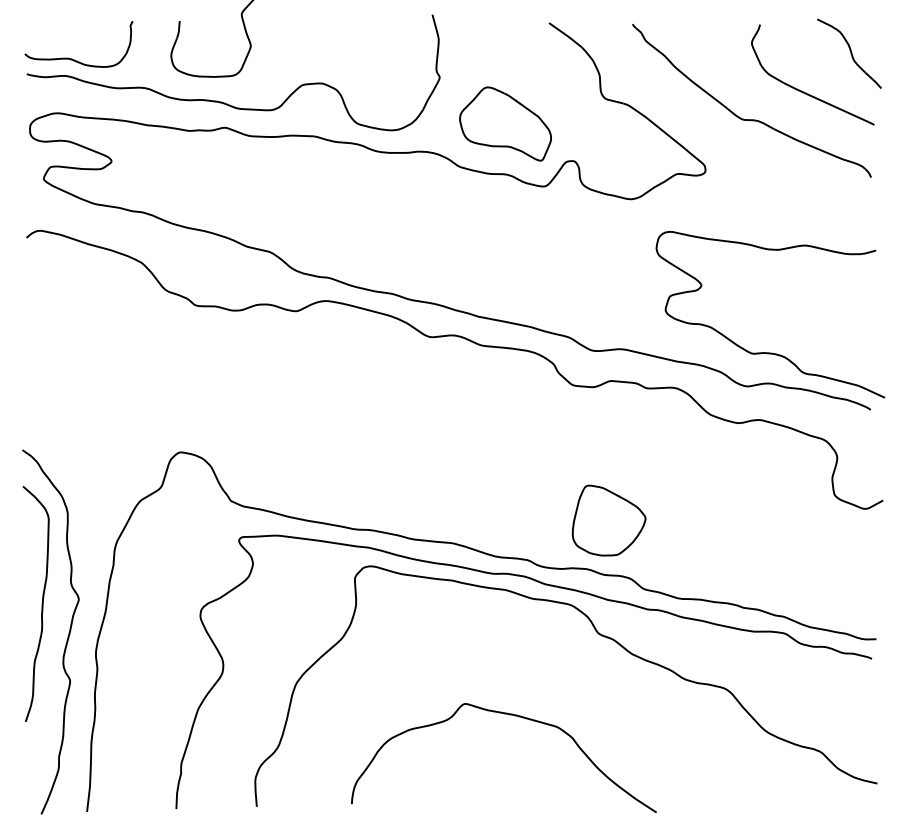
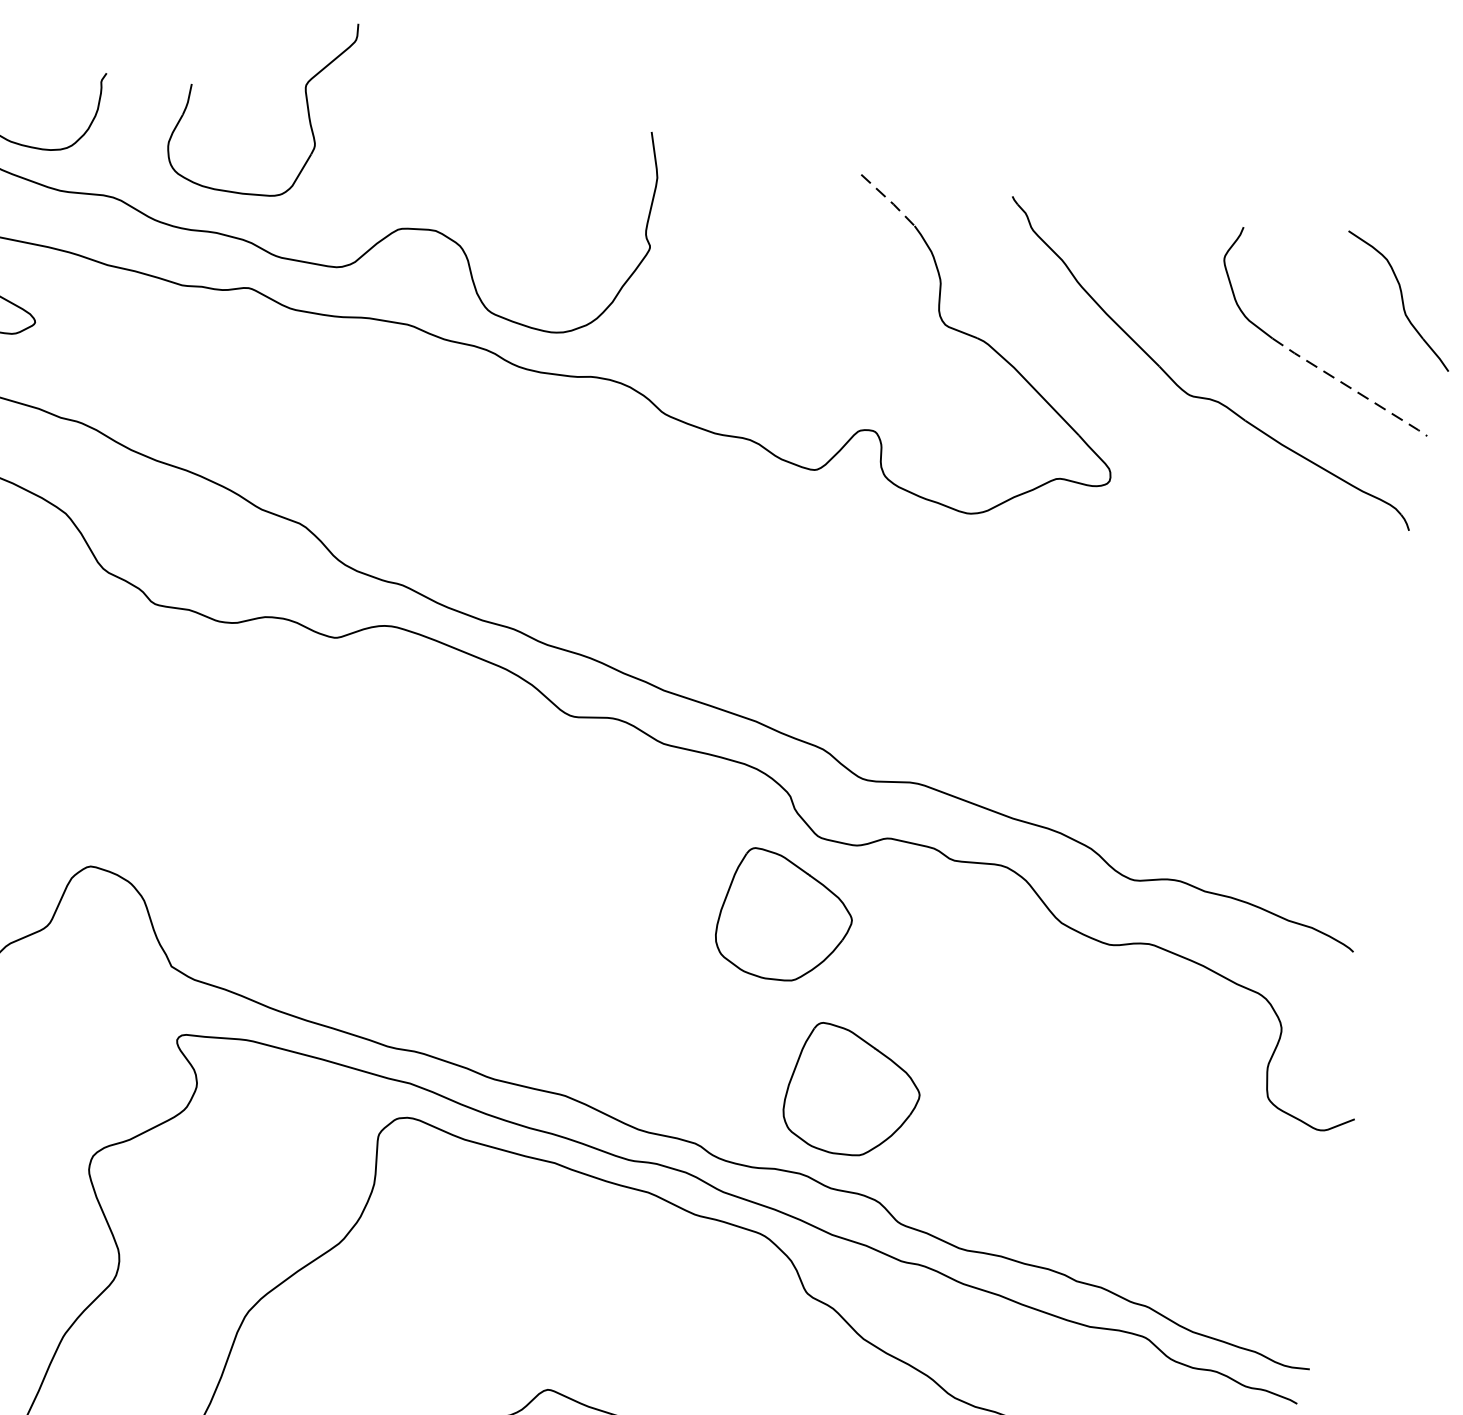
line: (566, 35) -> (889, 201), solid -> dashed
line: (829, 104) -> (1350, 388), solid -> dashed
part: (505, 123) -> (758, 346), removed
curve: (770, 352) -> (1185, 824), removed
part: (559, 430) -> (784, 916), added

